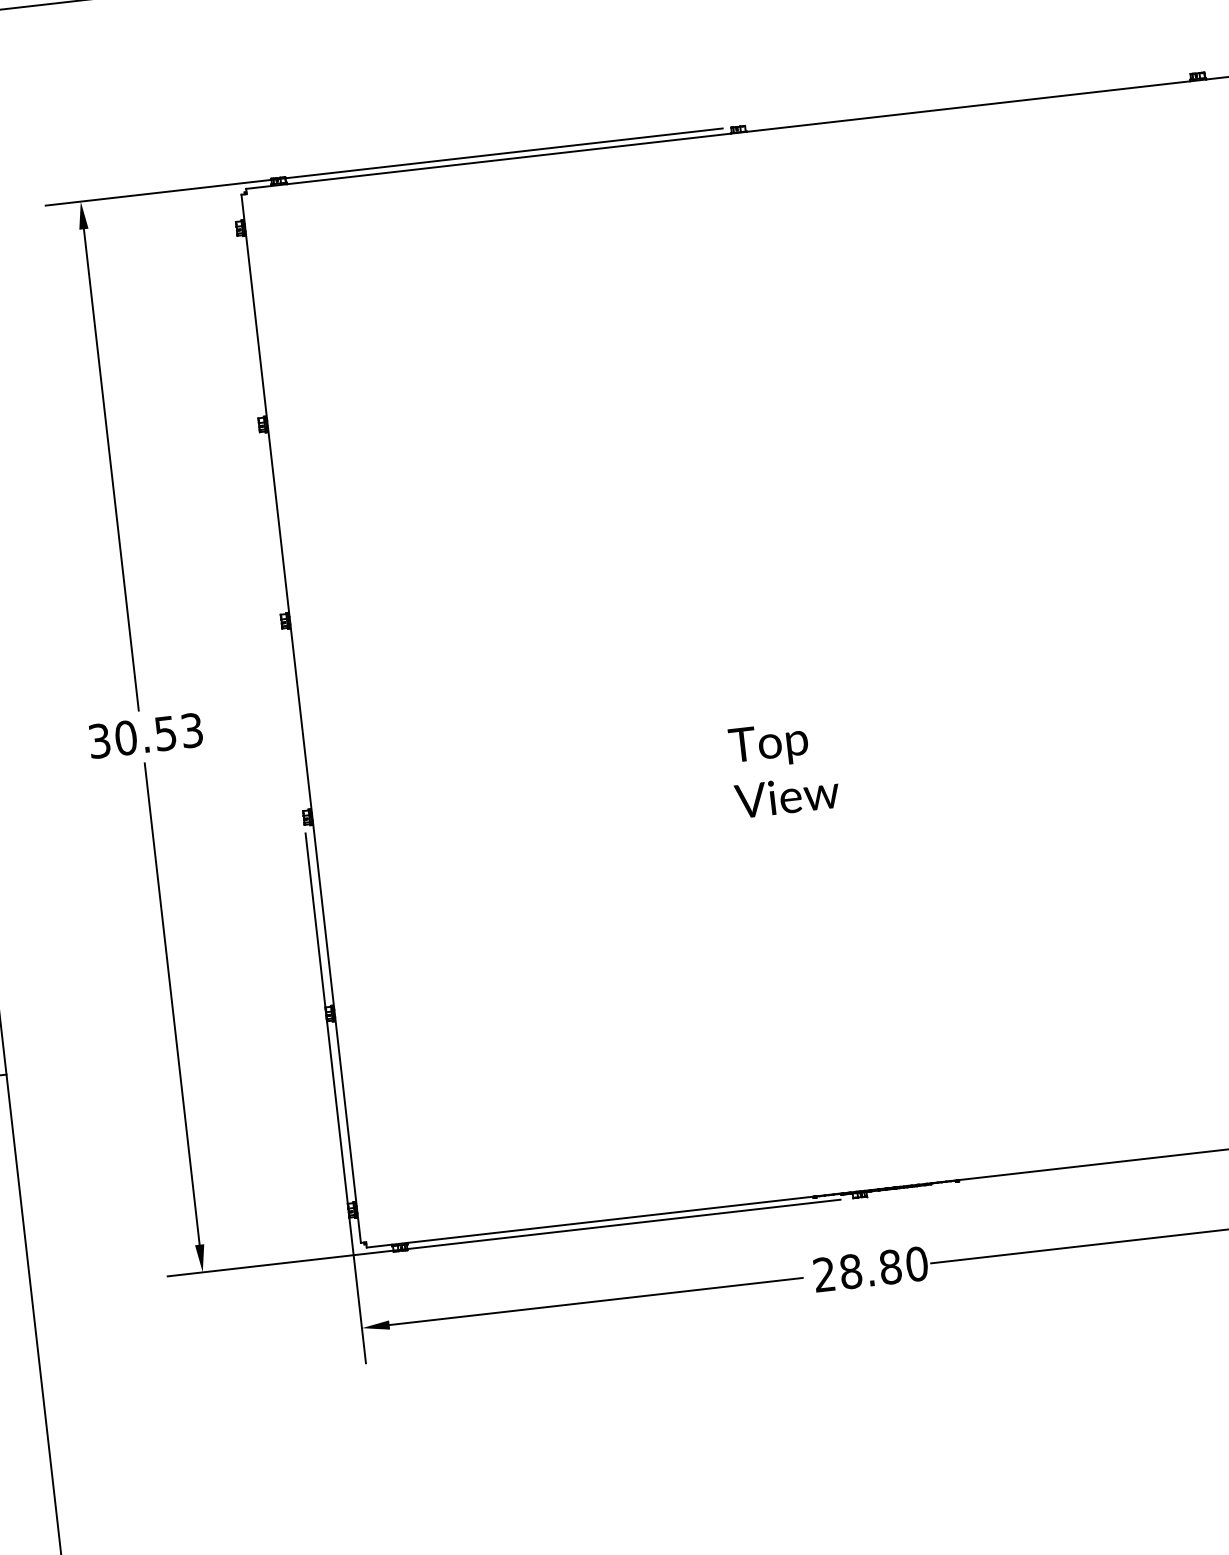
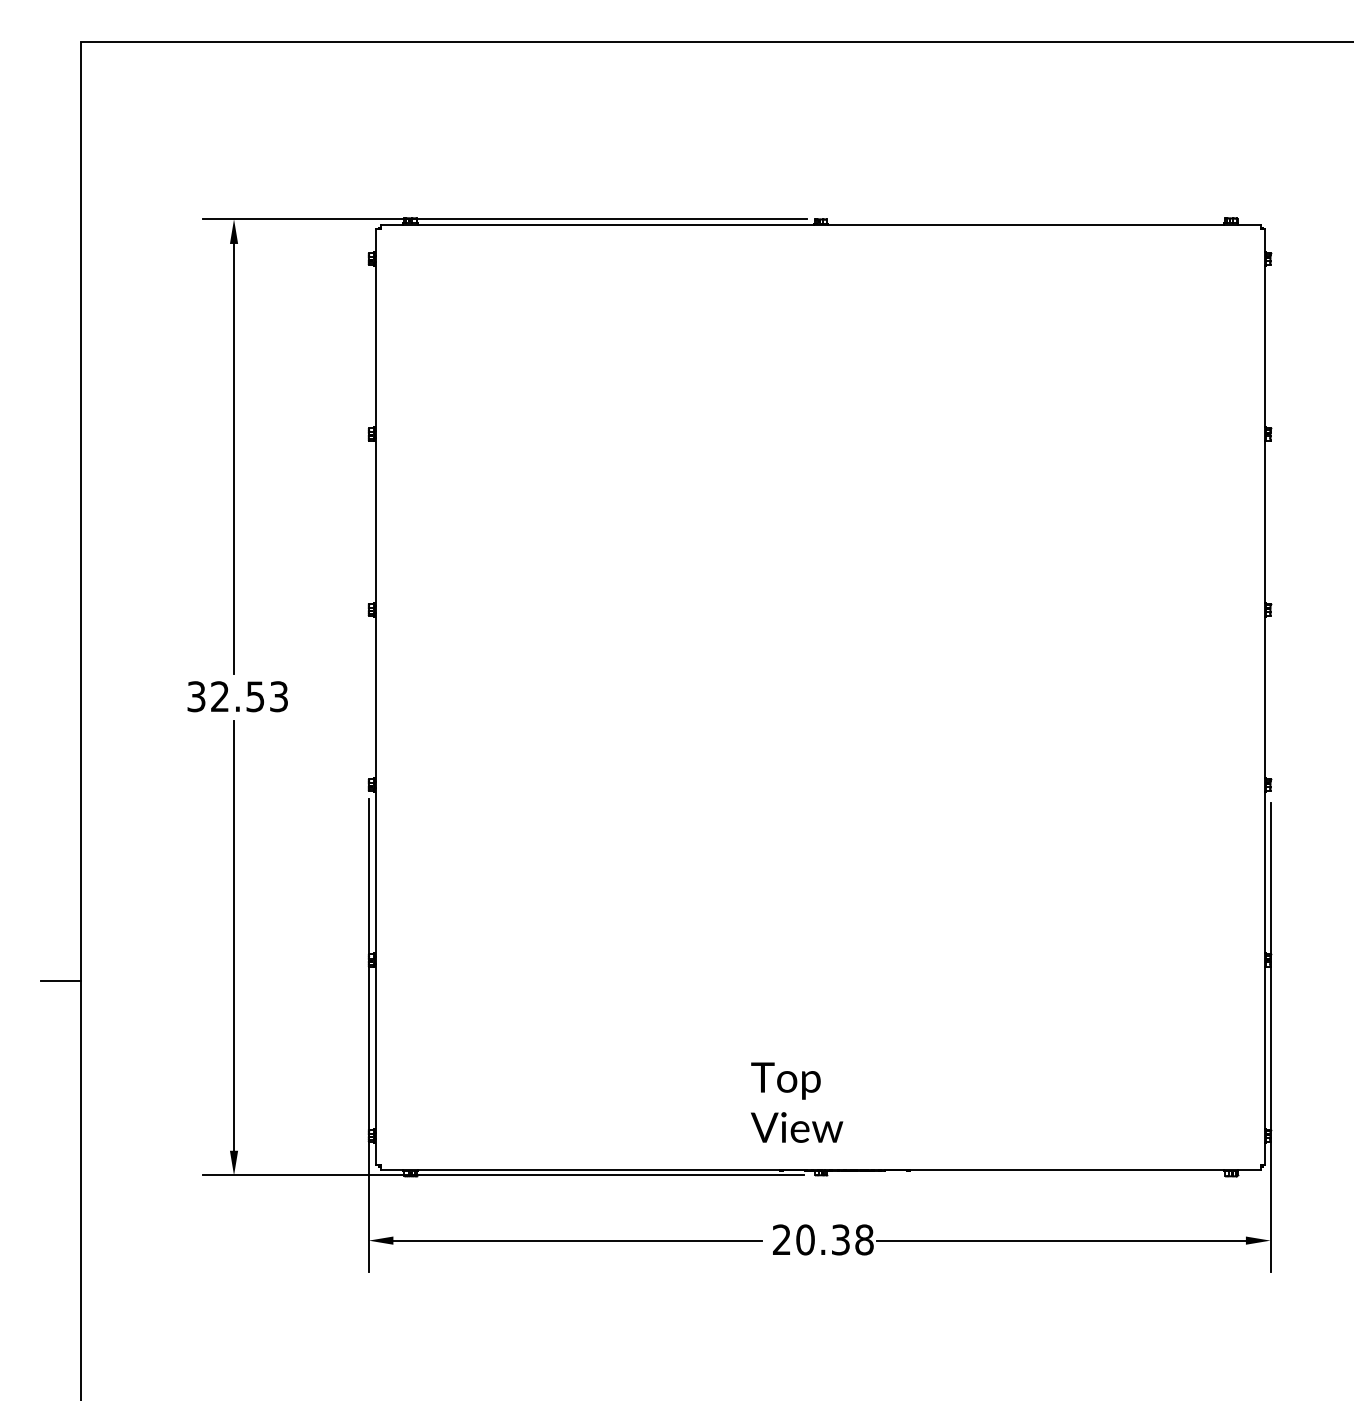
text: (125, 737) -> (219, 696), 30.53 -> 32.53
text: (784, 768) -> (797, 1102), moved
text: (883, 1267) -> (834, 1239), 28.80 -> 20.38

